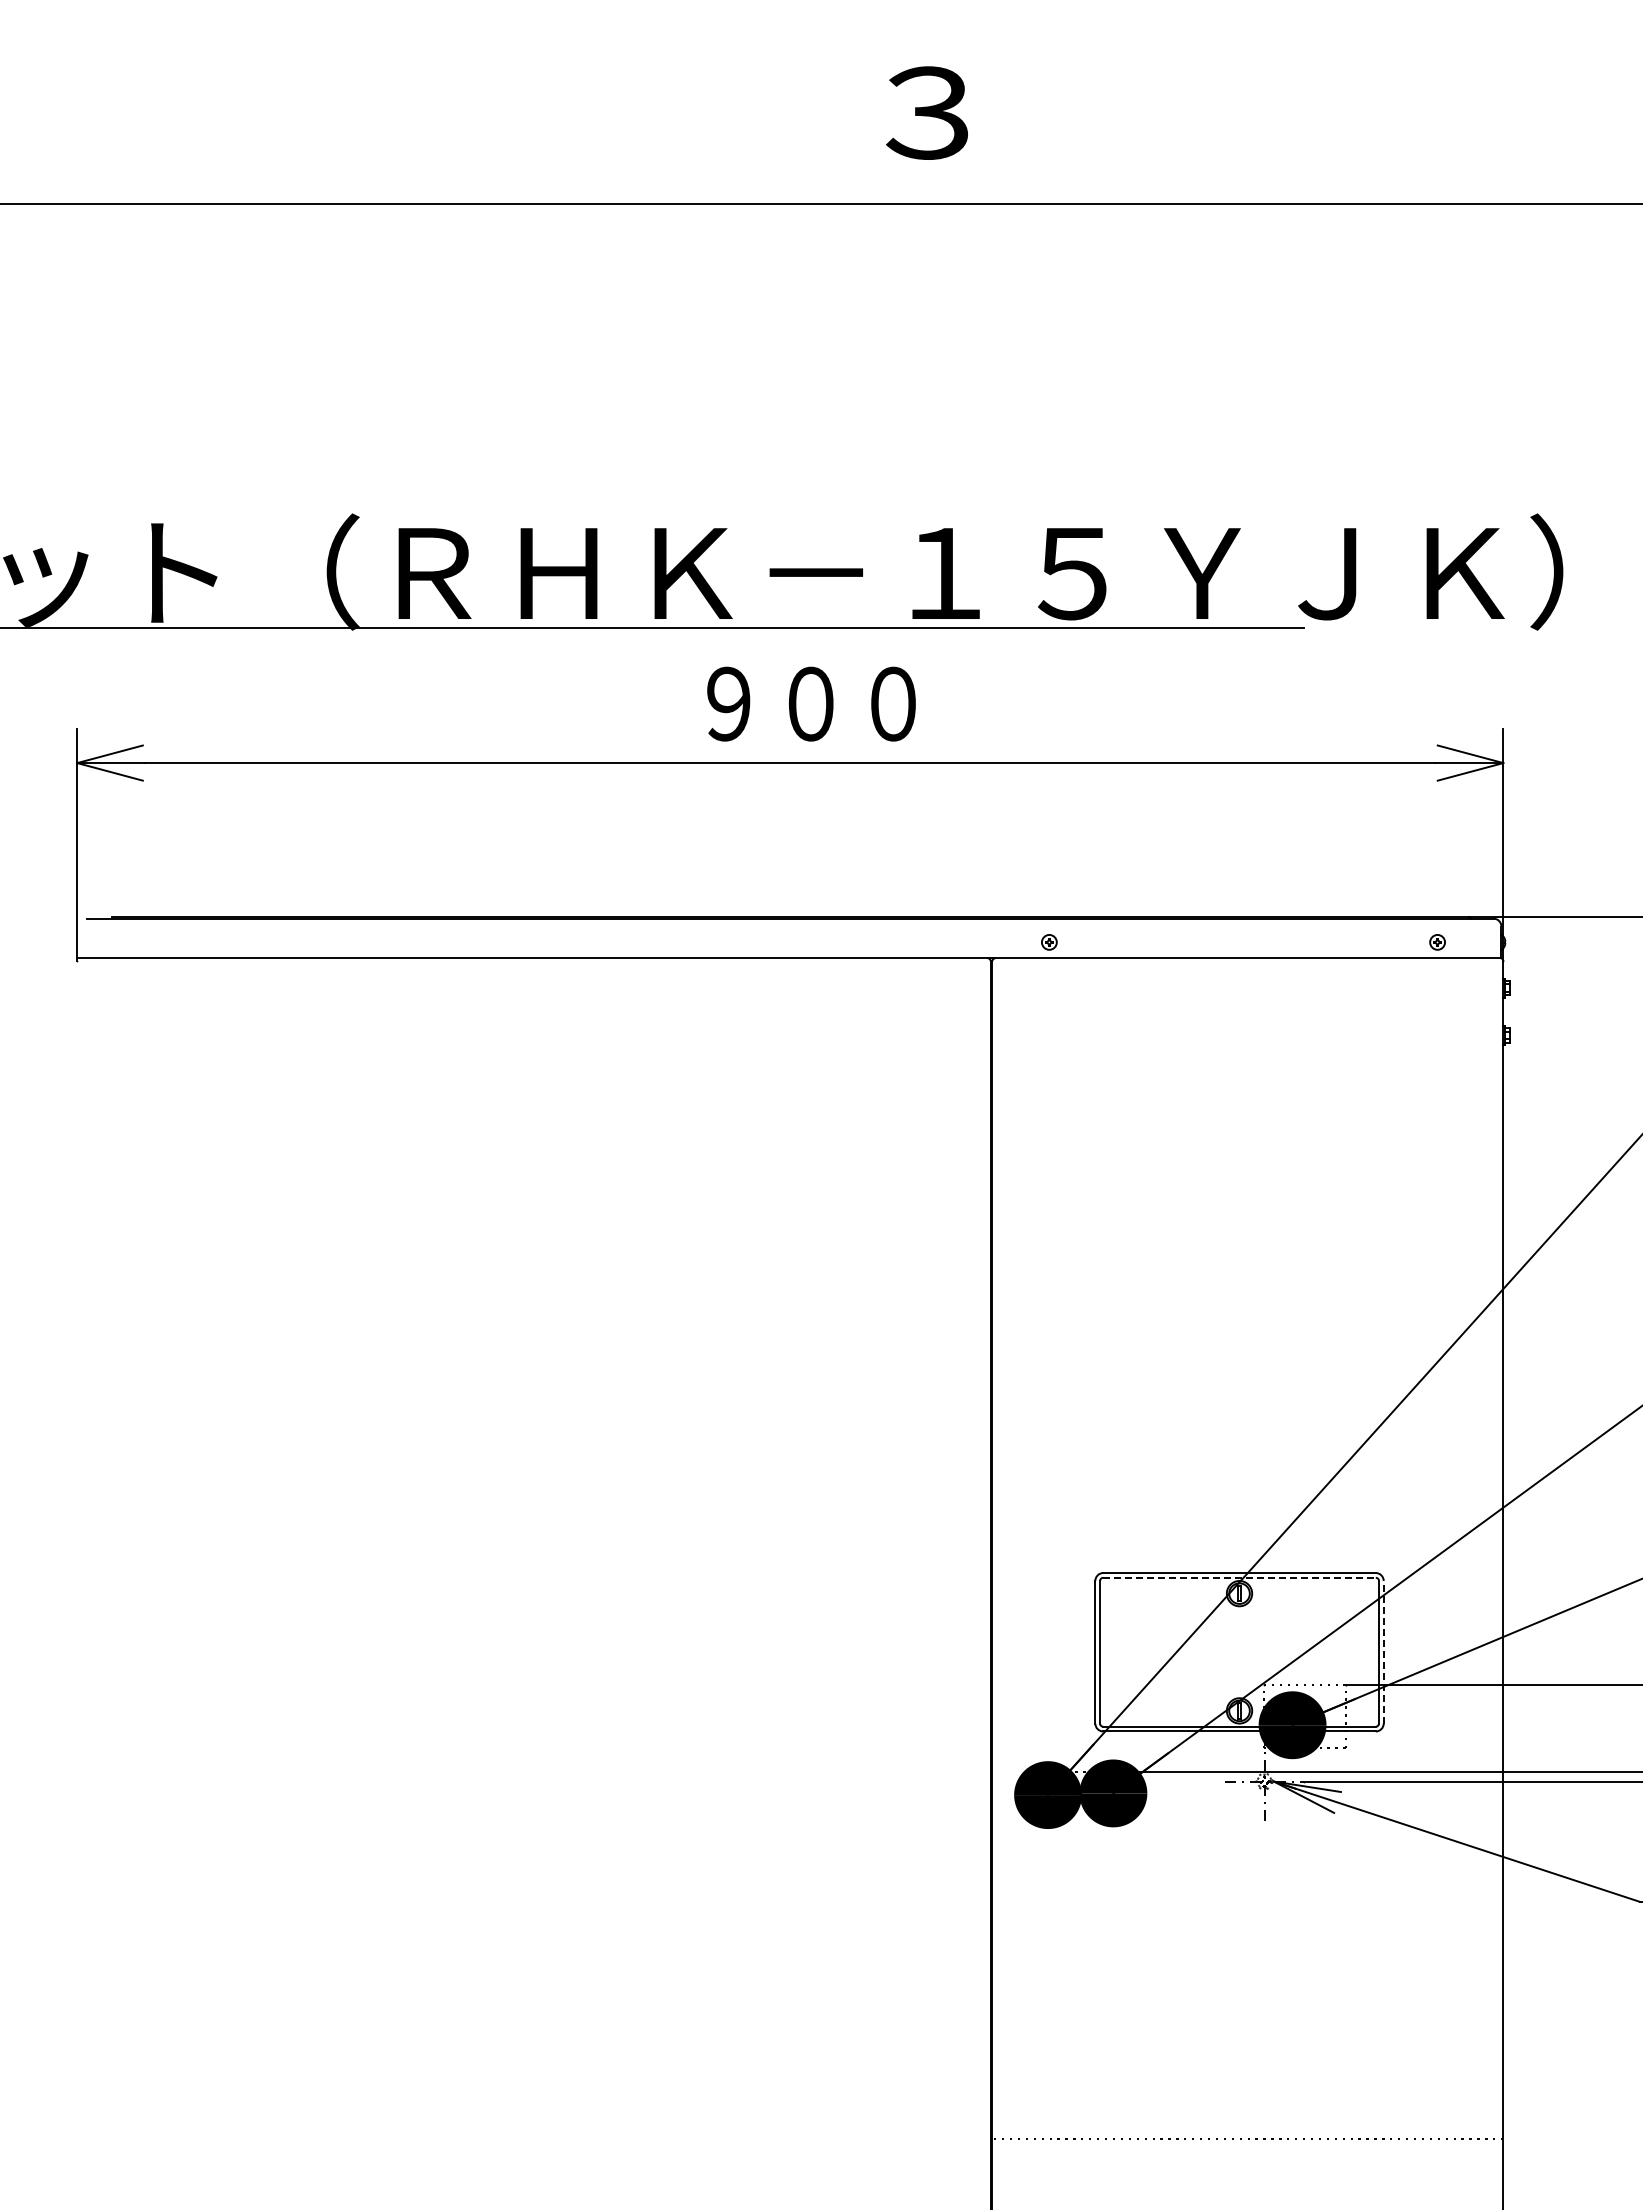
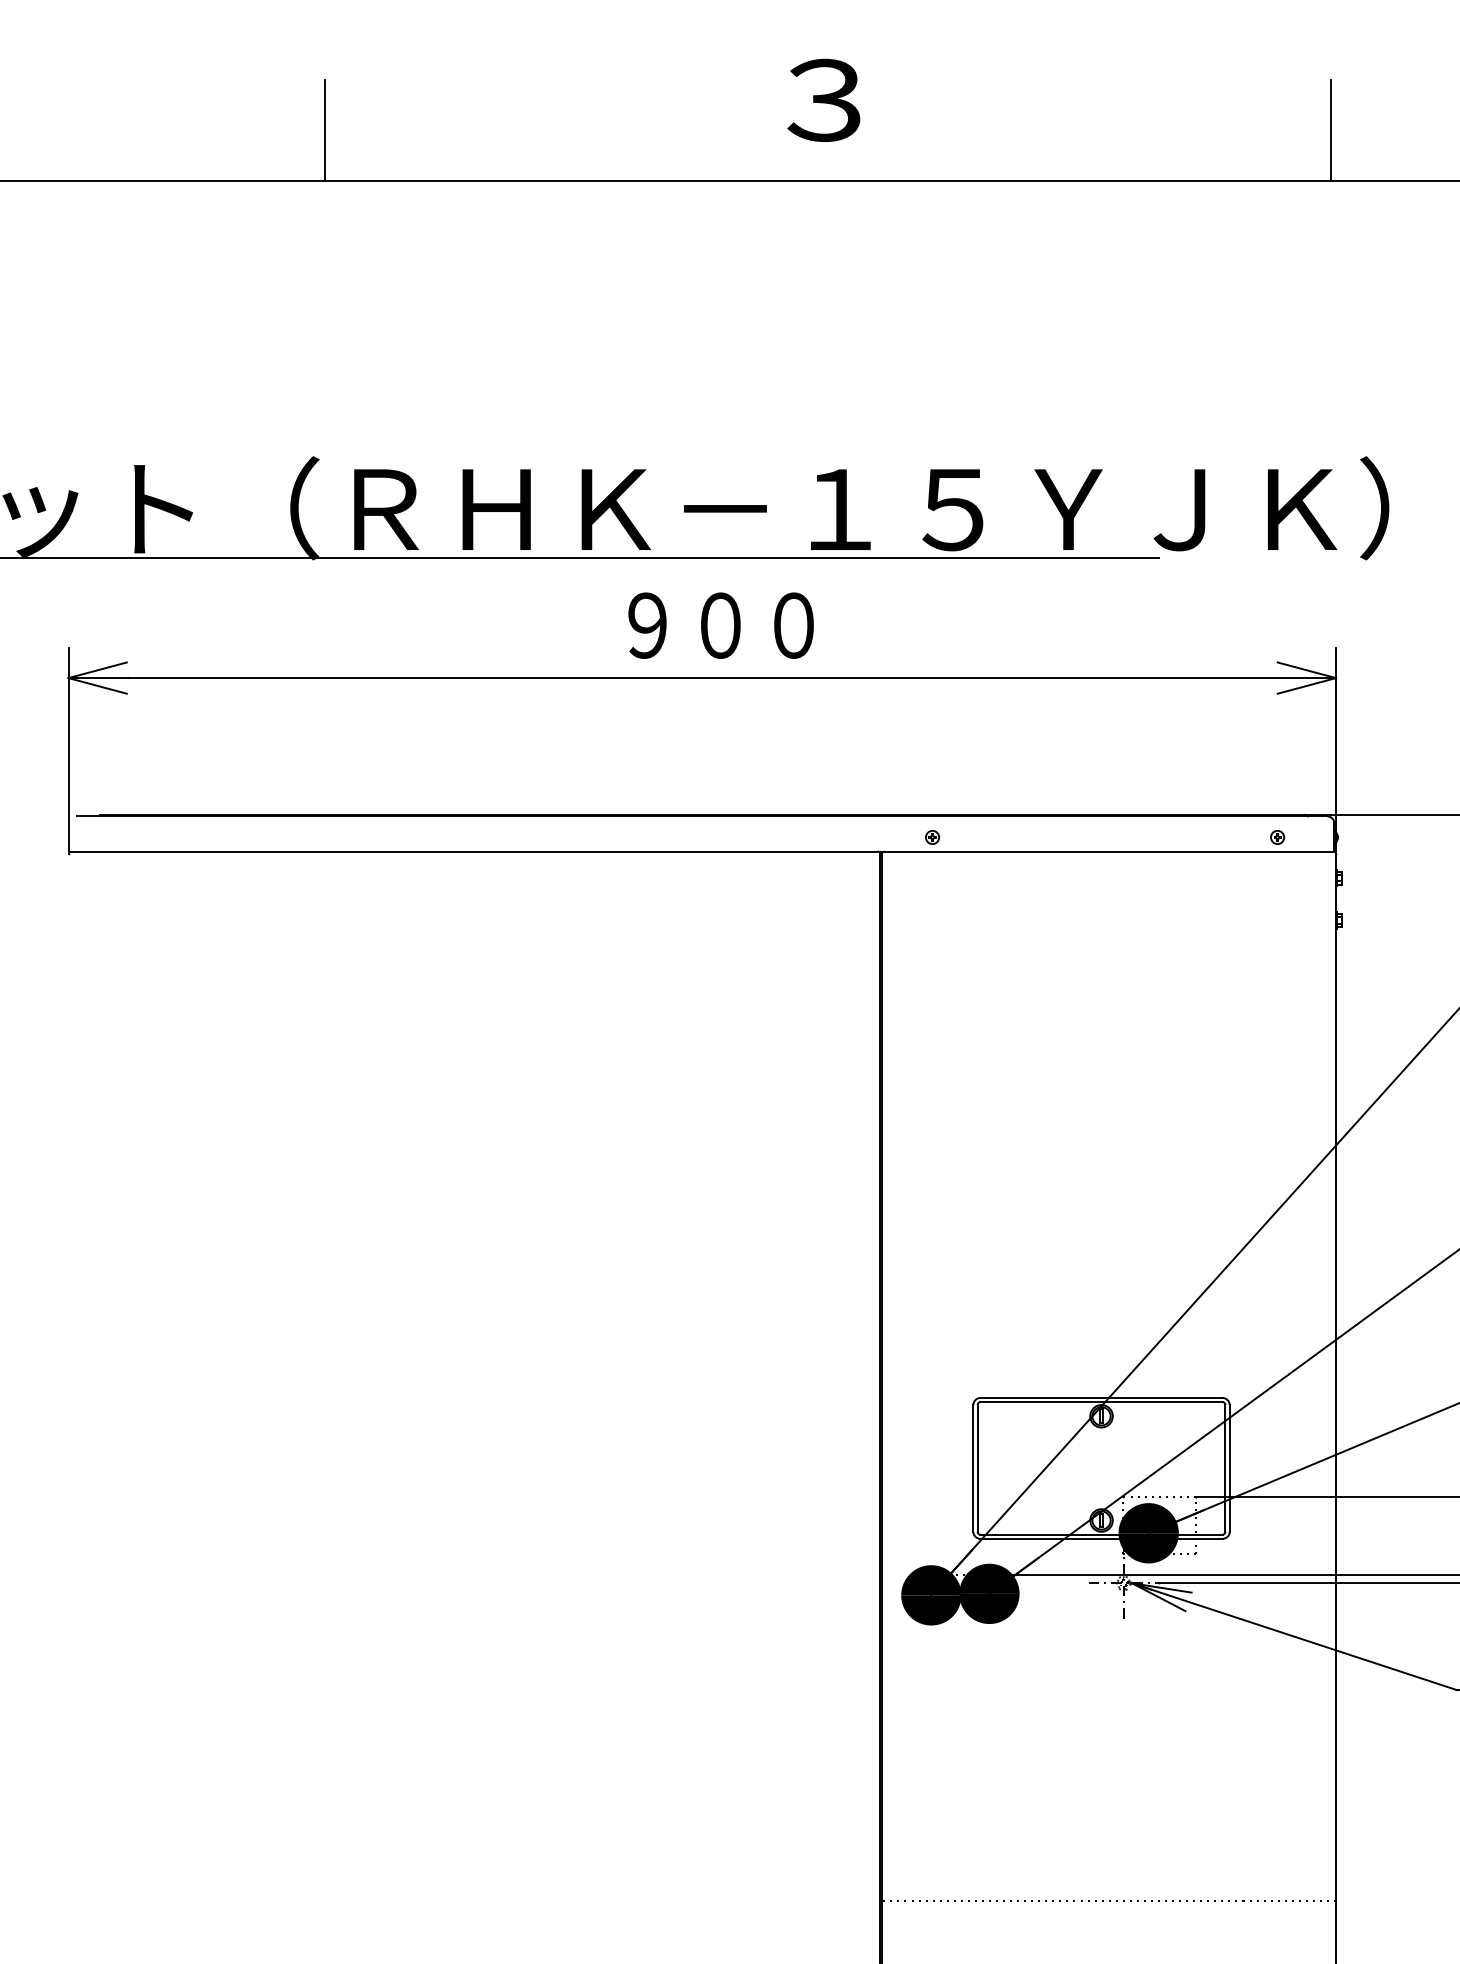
line: (365, 146) -> (324, 130), added
line: (1497, 146) -> (1330, 130), added
line: (1240, 1577) -> (1102, 1401), dashed -> solid
line: (1383, 1651) -> (1229, 1467), dashed -> solid

